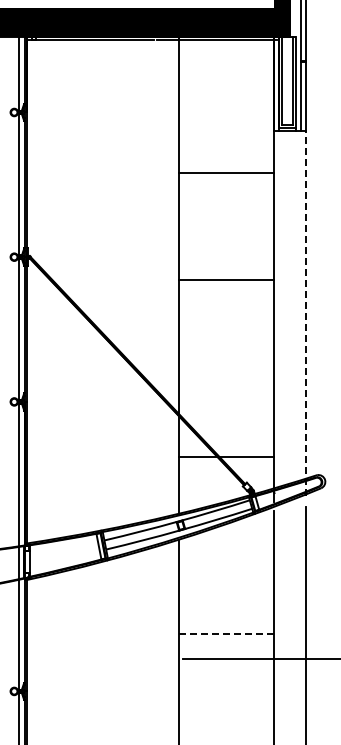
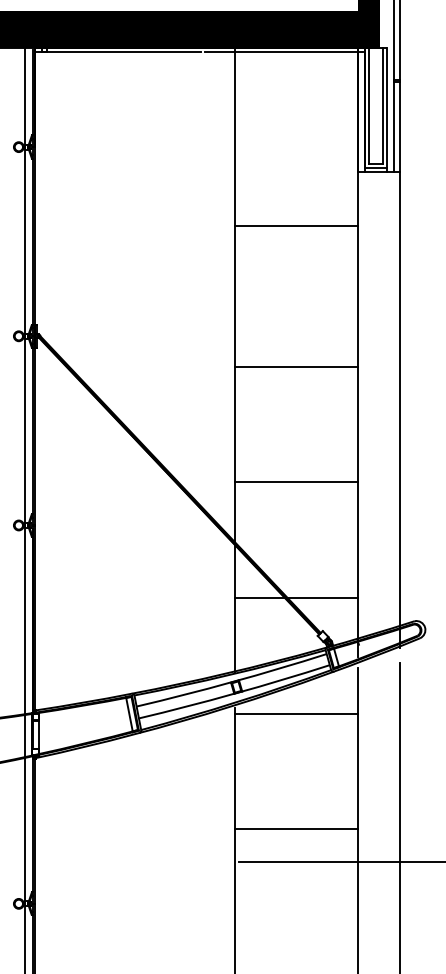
line: (305, 313) -> (399, 409), dashed -> solid
line: (226, 368) -> (296, 481), added
line: (226, 545) -> (296, 713), added
line: (226, 634) -> (296, 829), dashed -> solid

